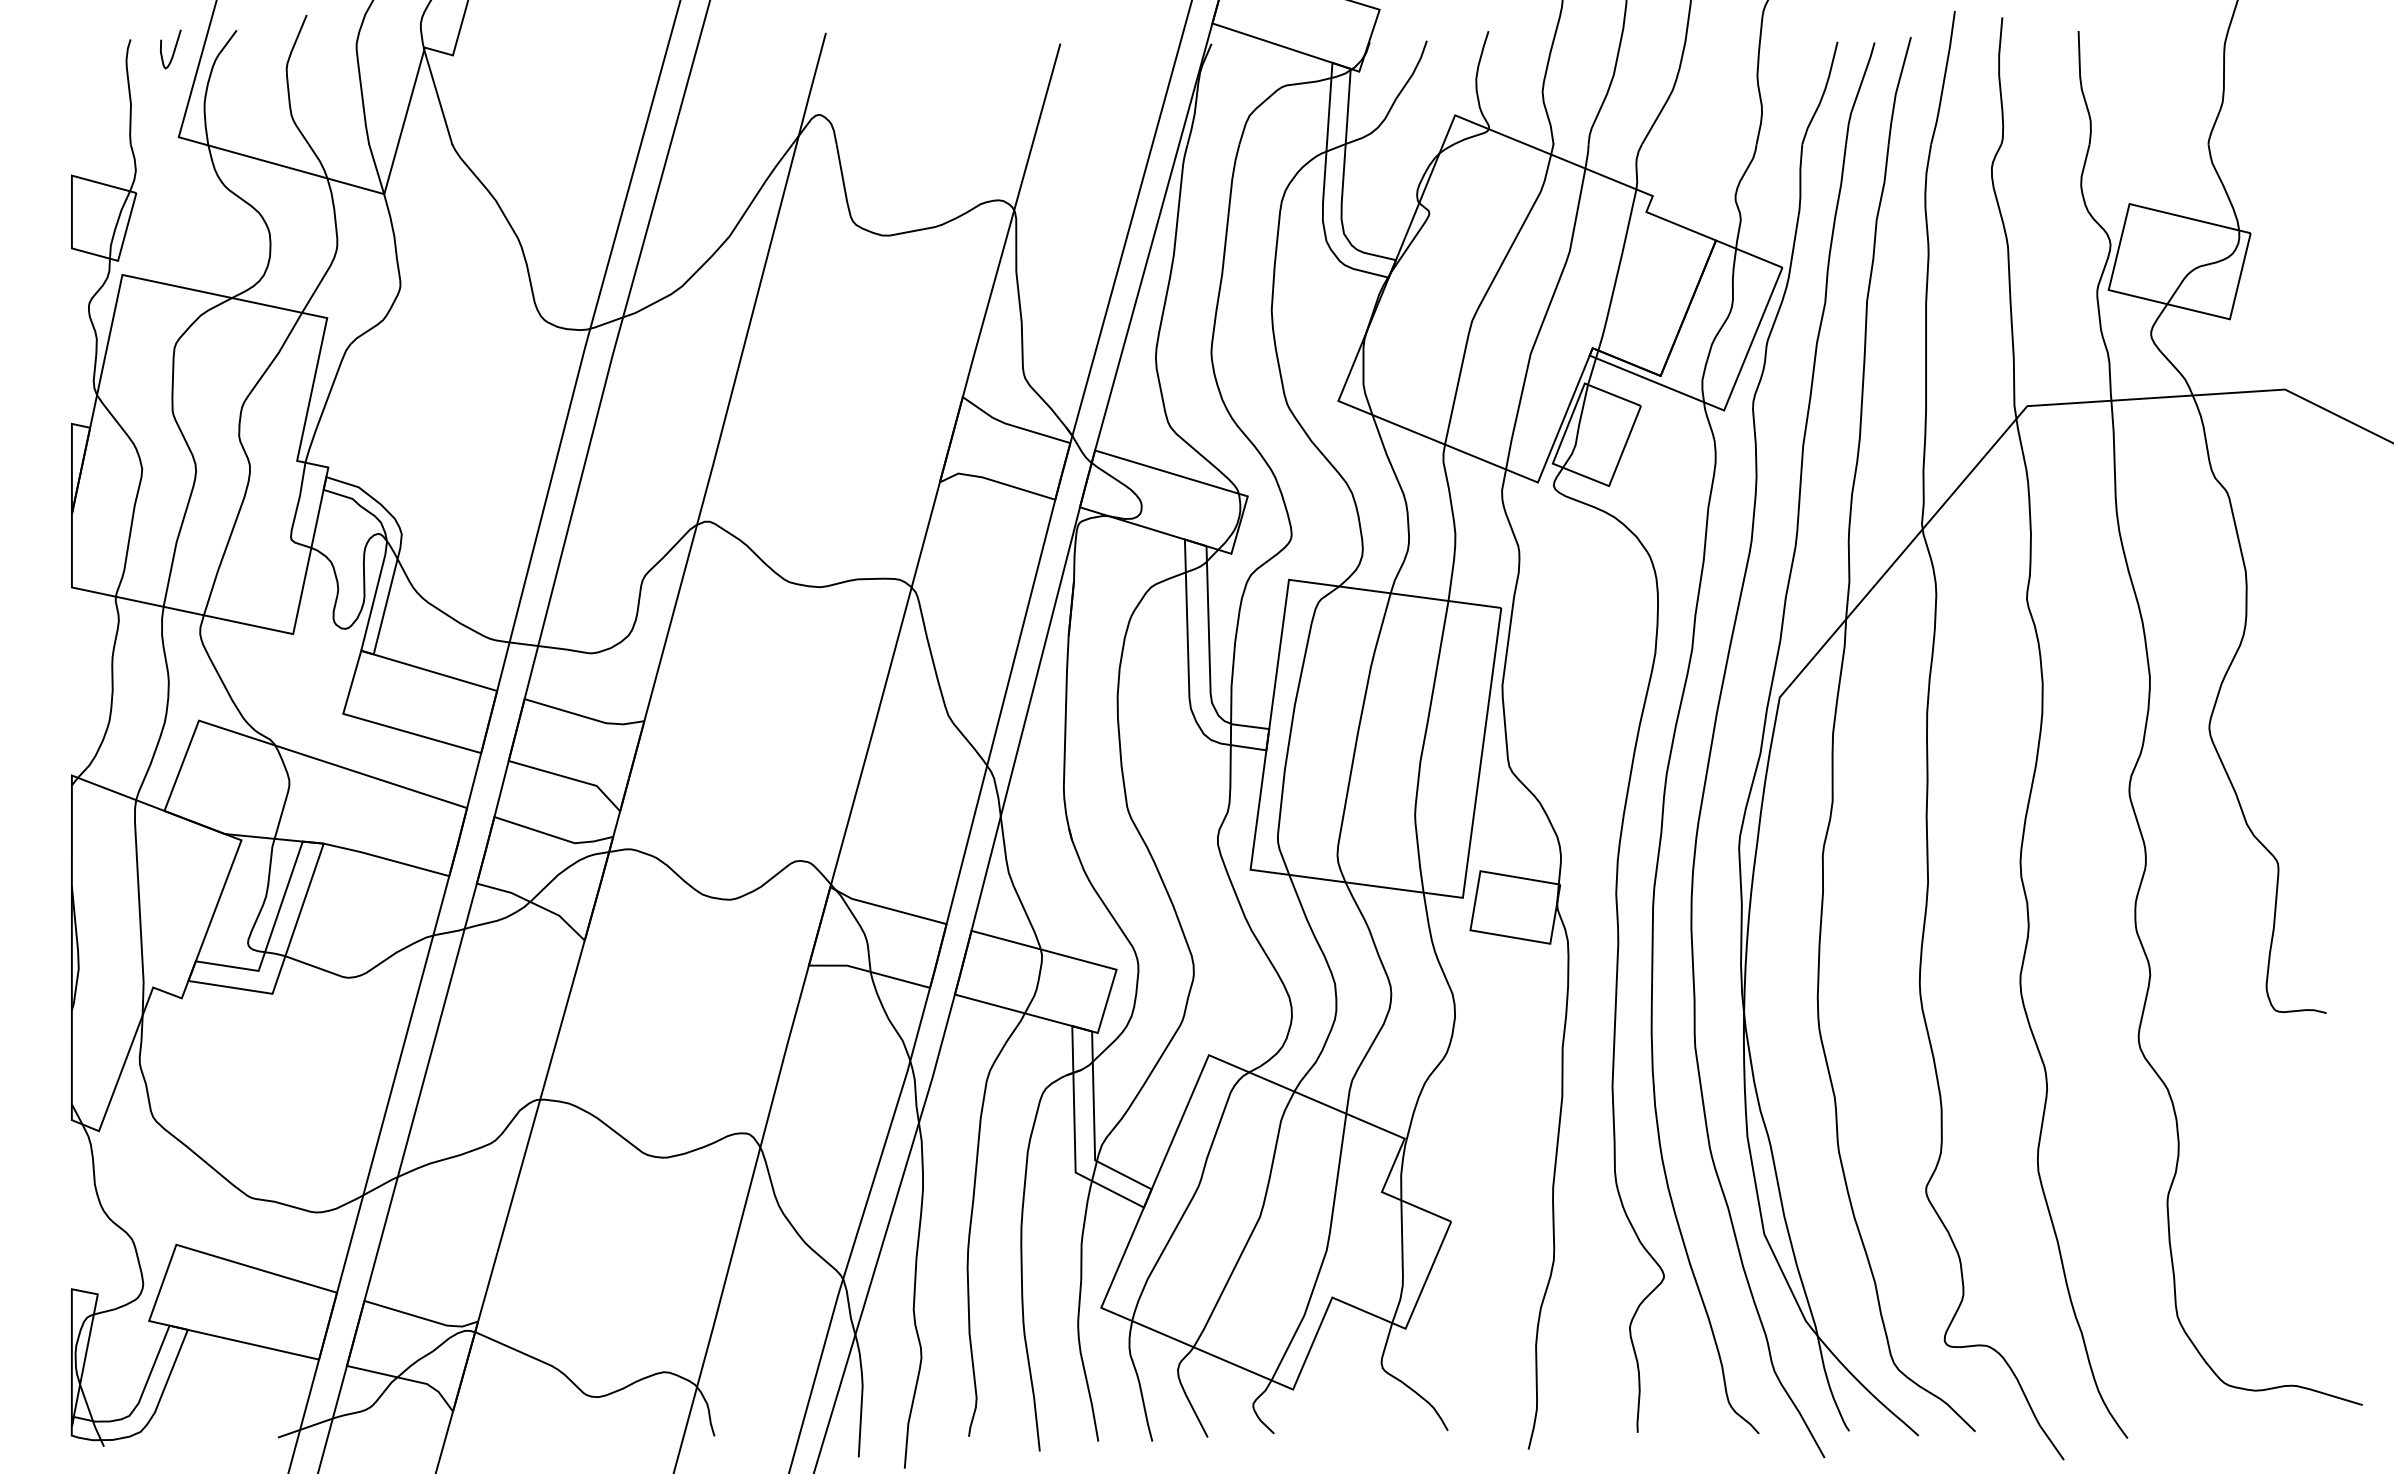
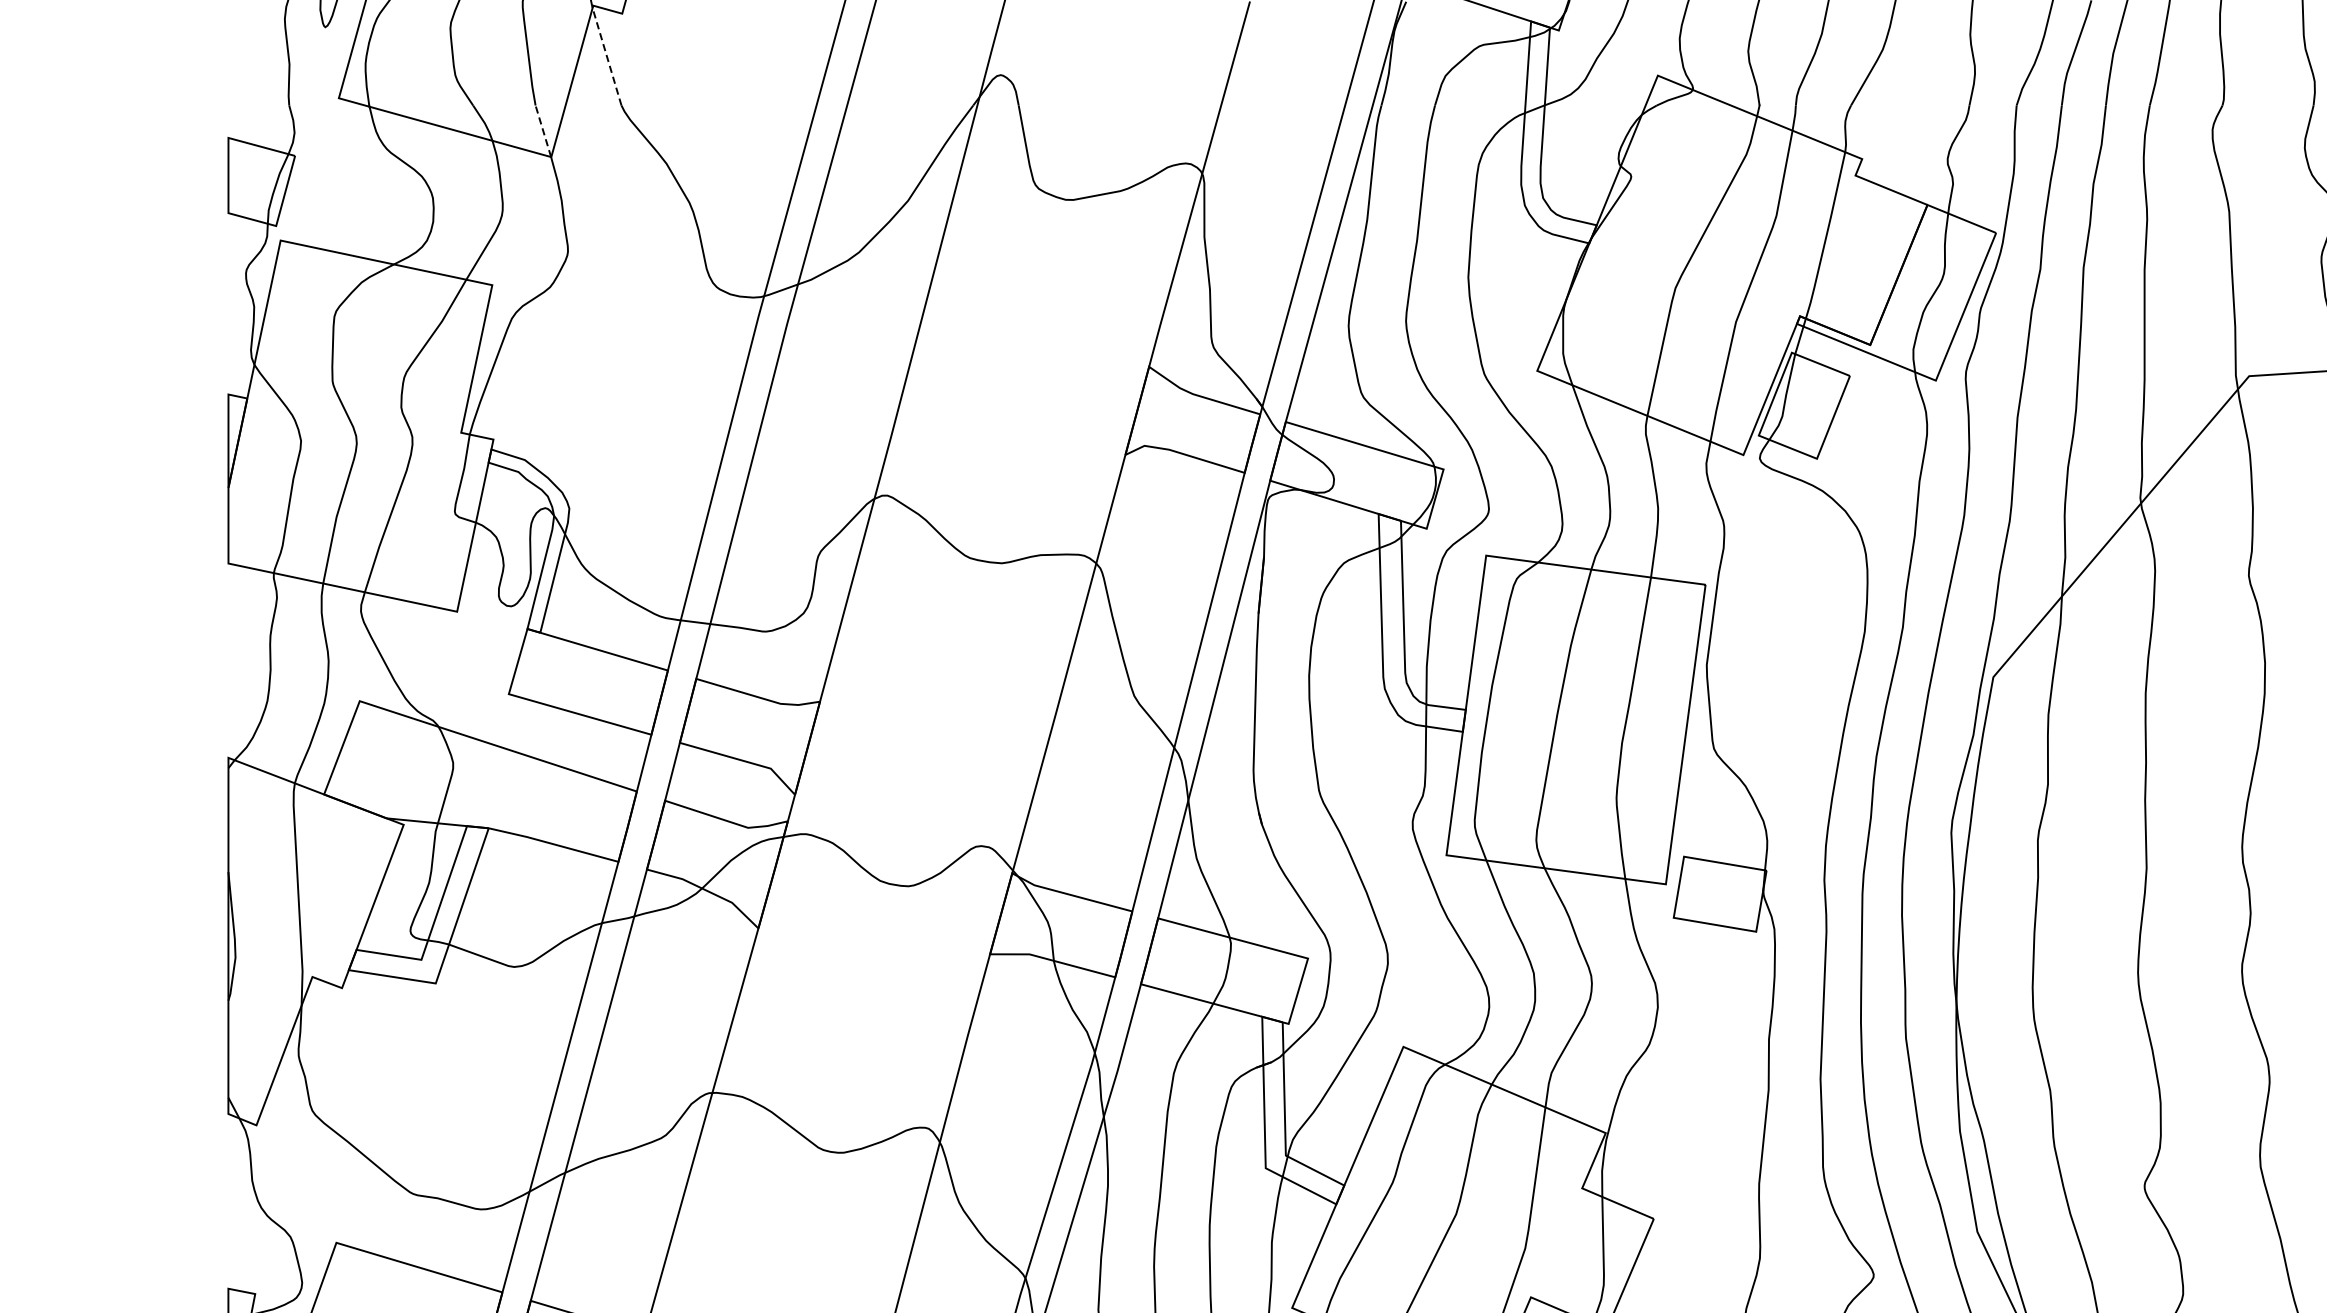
line: (438, 96) -> (607, 56), solid -> dashed
line: (376, 168) -> (543, 130), solid -> dashed

